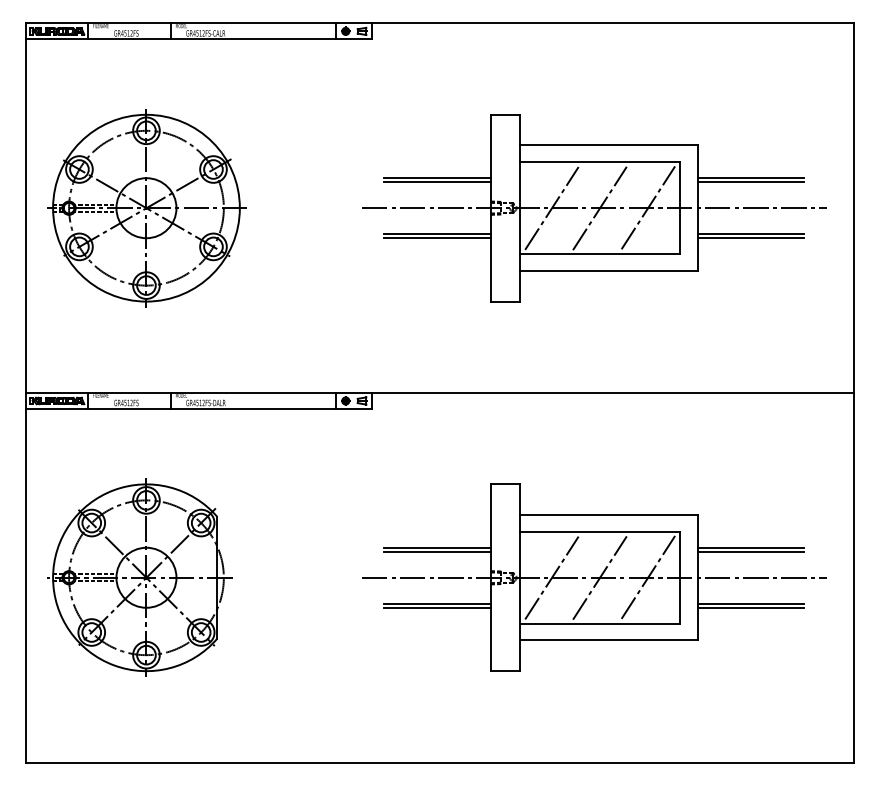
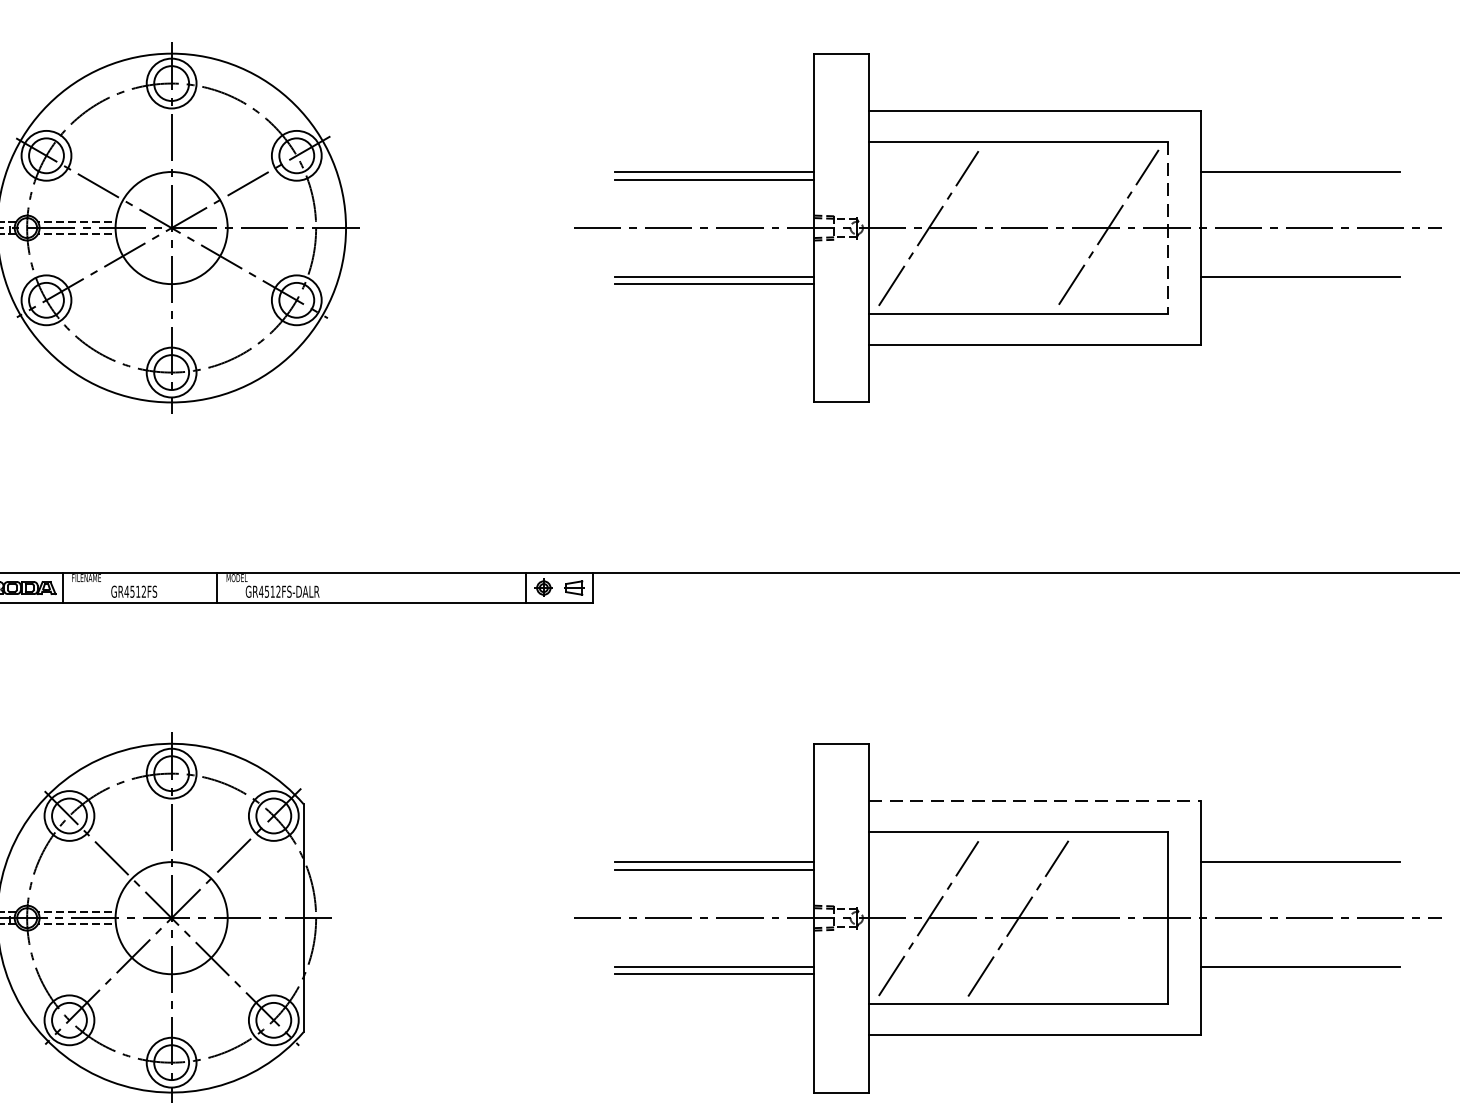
line: (750, 182) -> (1299, 180), removed
line: (599, 208) -> (1017, 228), removed
line: (680, 208) -> (1168, 228), solid -> dashed
line: (750, 238) -> (1299, 284), removed
line: (608, 515) -> (1034, 801), solid -> dashed
line: (750, 551) -> (1299, 869), removed
line: (648, 576) -> (1109, 915), removed
line: (750, 607) -> (1299, 973), removed

